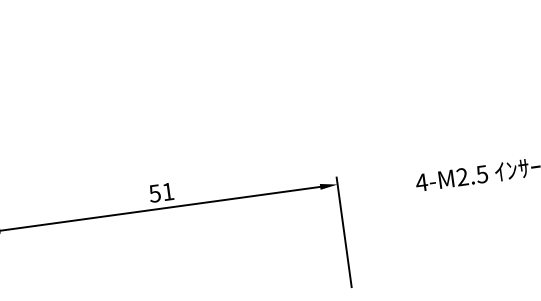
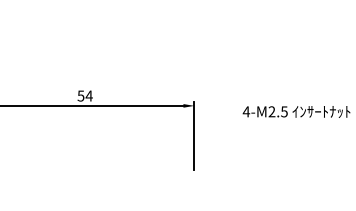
text: (166, 191) -> (88, 95), 51 -> 54

